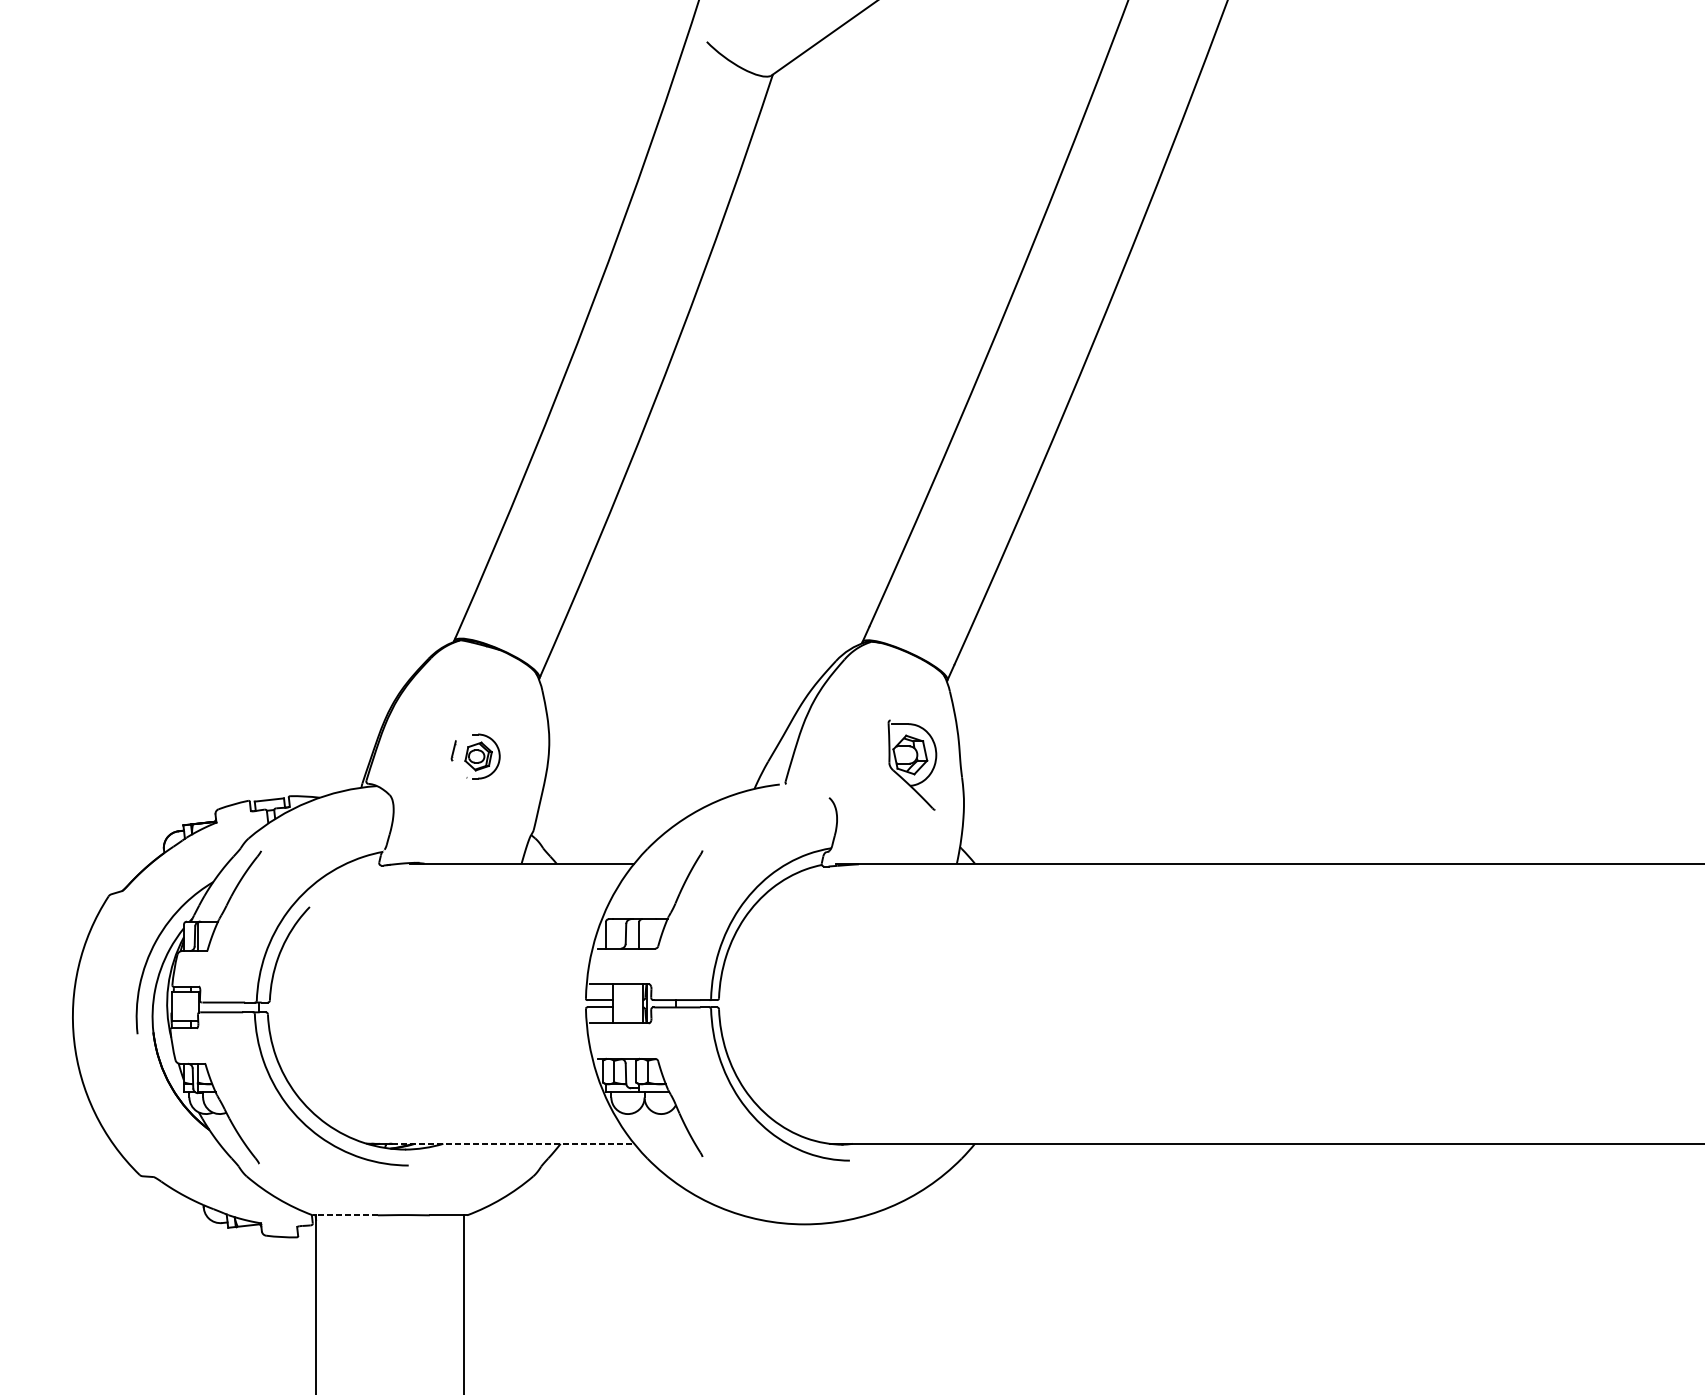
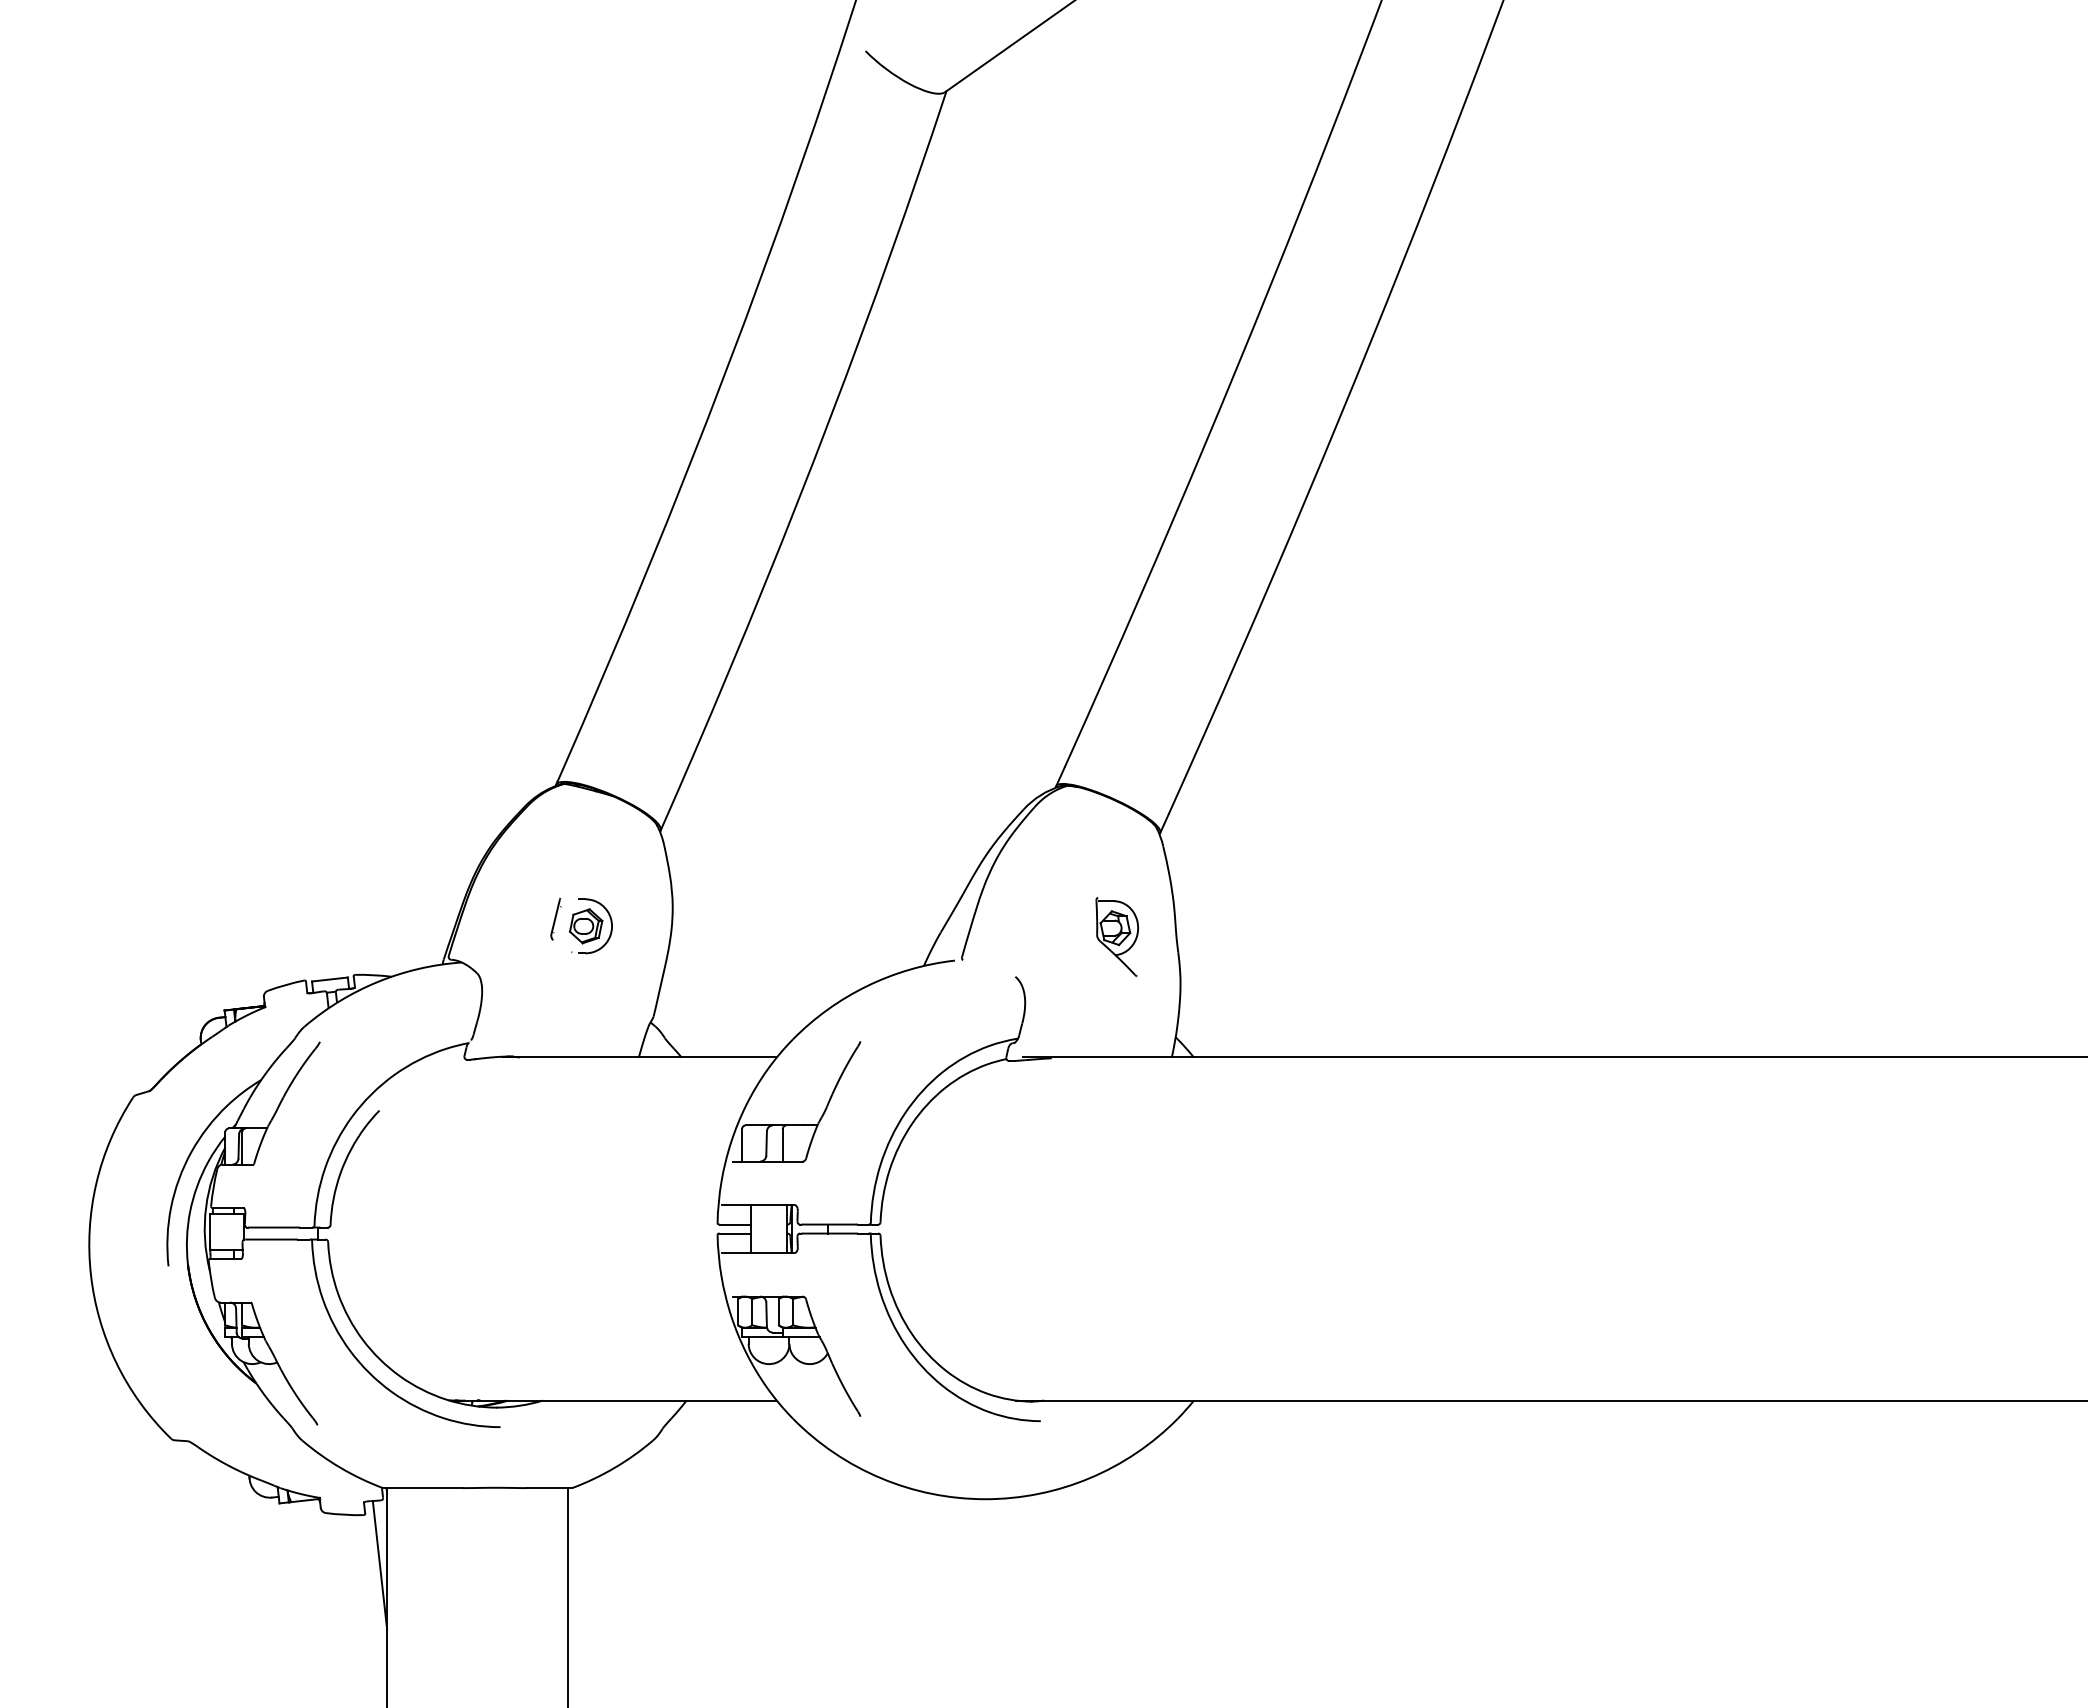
part: (453, 750) -> (555, 918), size x1.67
part: (911, 765) -> (1116, 937), size x0.71
line: (514, 1143) -> (629, 1400), dashed -> solid
line: (344, 1215) -> (422, 1488), dashed -> solid
line: (309, 1278) -> (379, 1565), added

